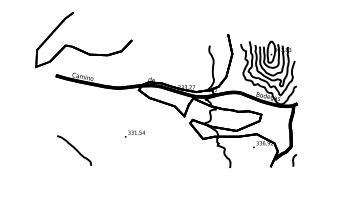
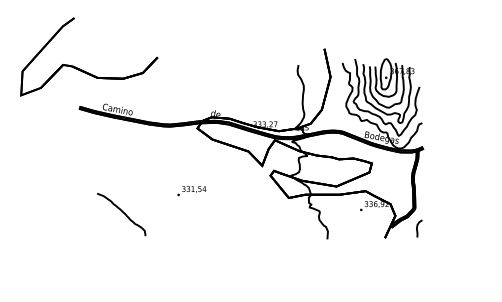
part: (79, 48) -> (82, 69), moved
curve: (75, 149) -> (122, 212), moved

